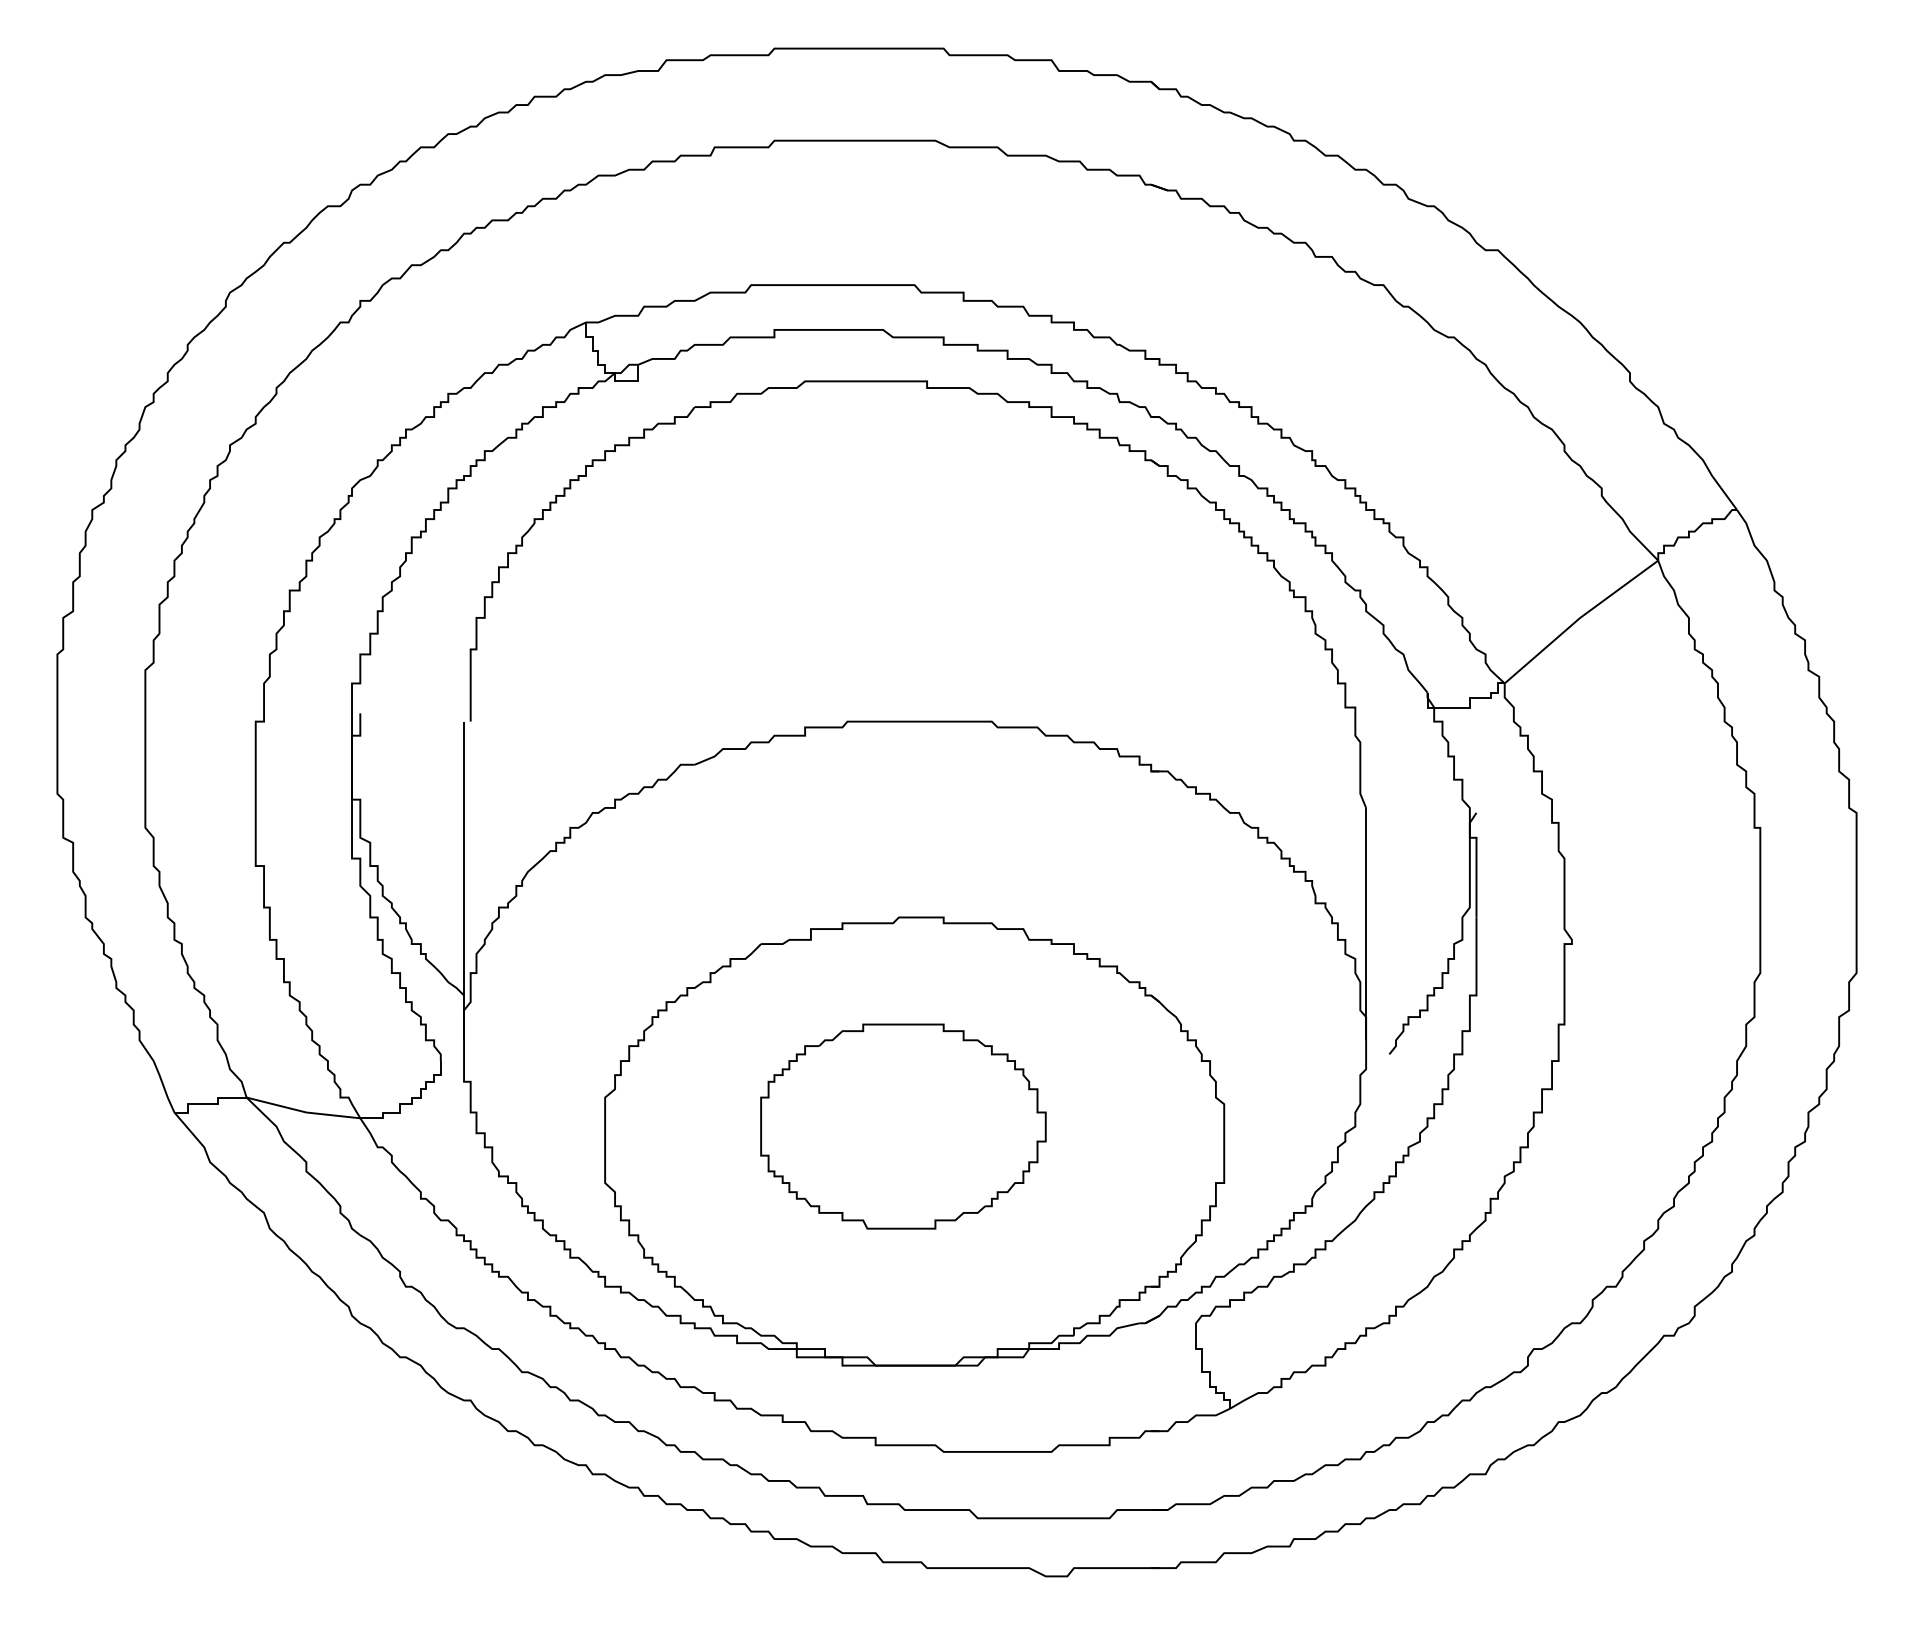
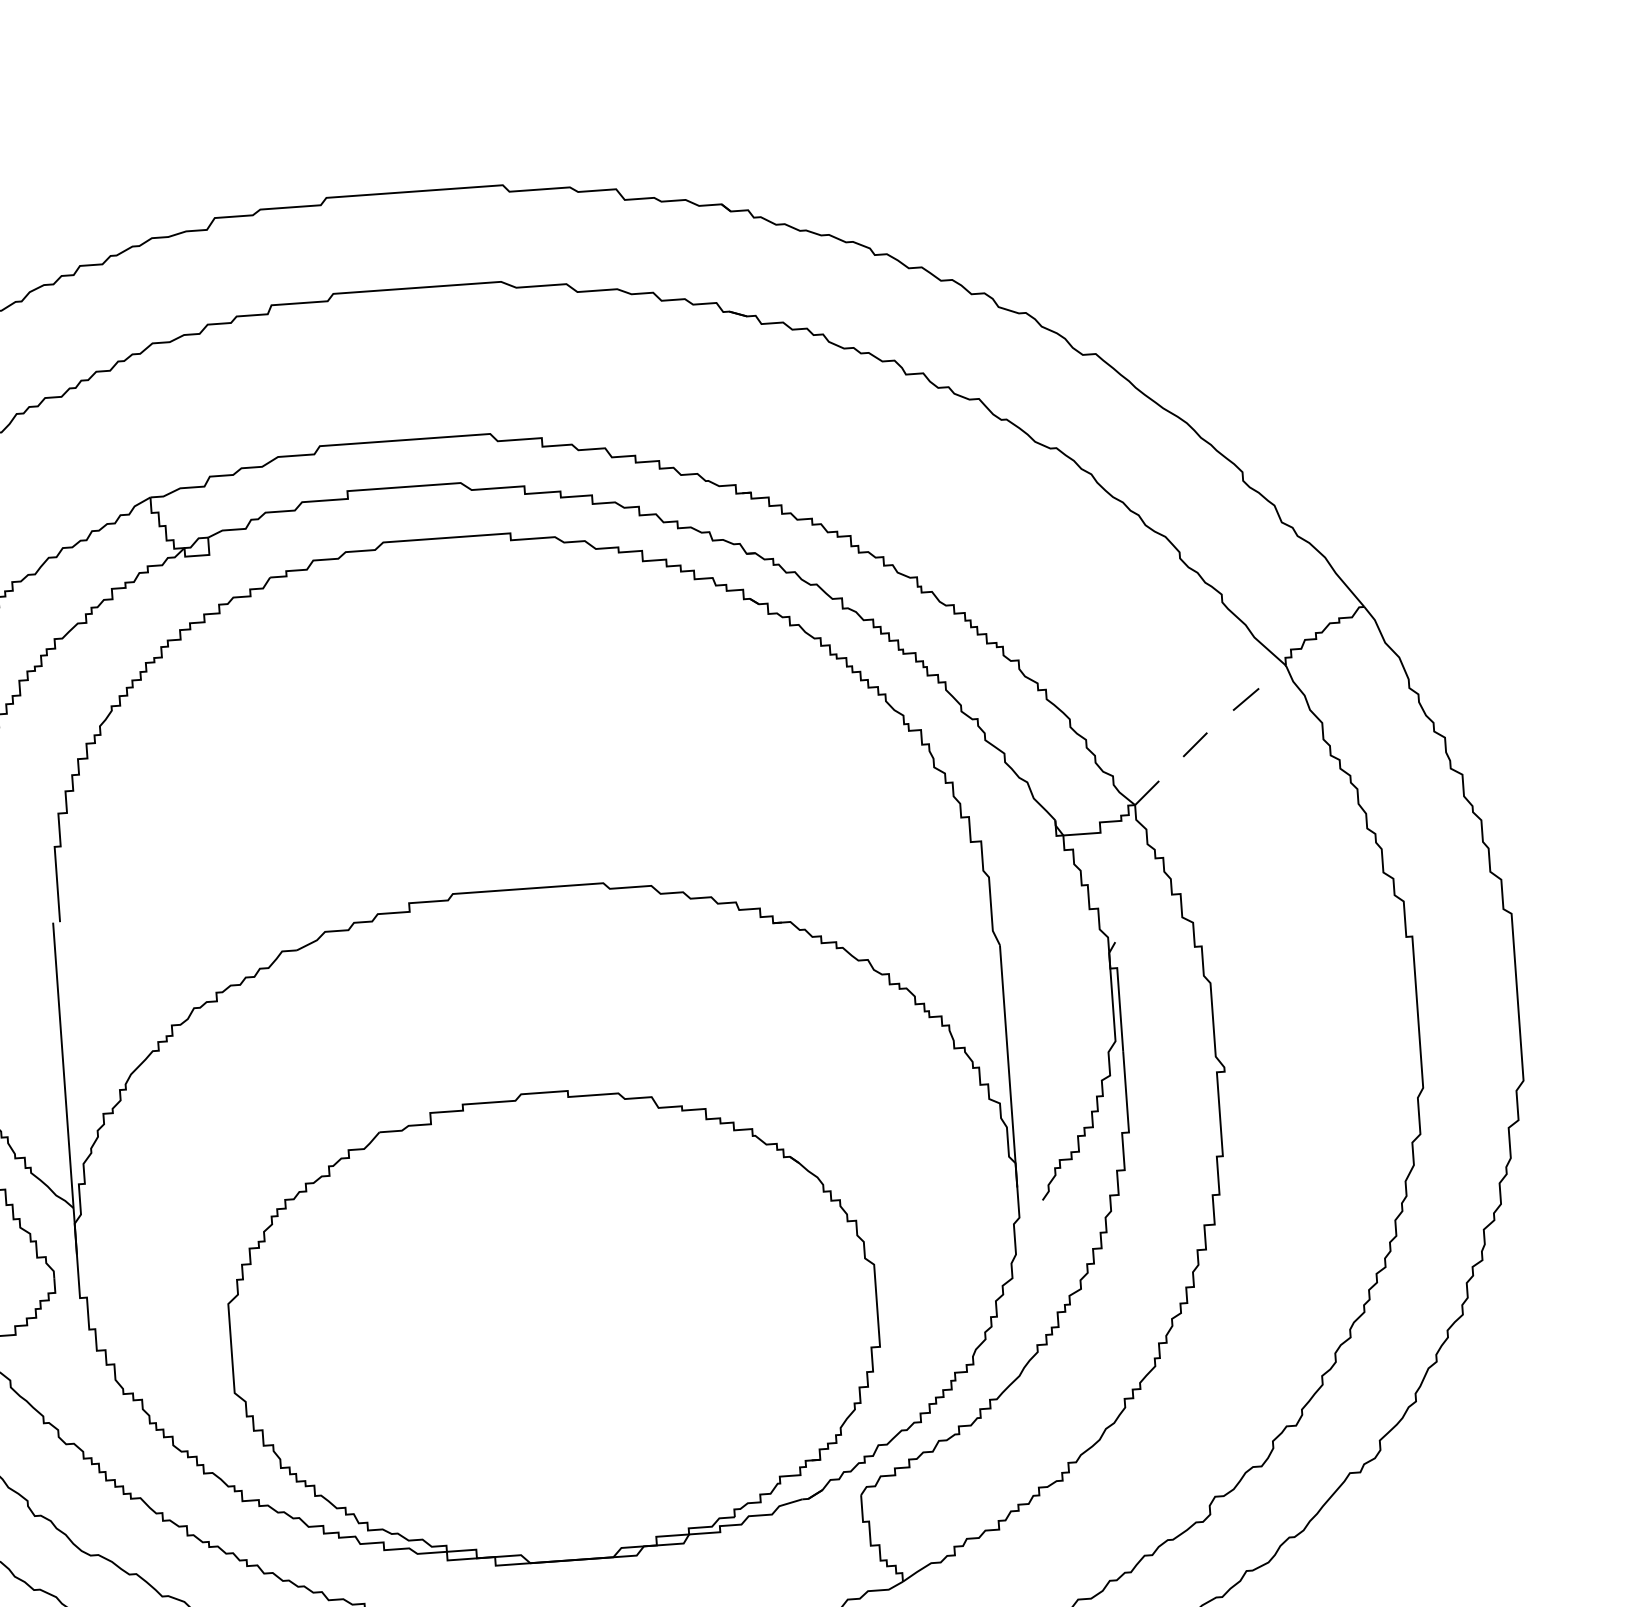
line: (1579, 618) -> (1208, 731), solid -> dashed
part: (903, 1126) -> (541, 1311), removed

